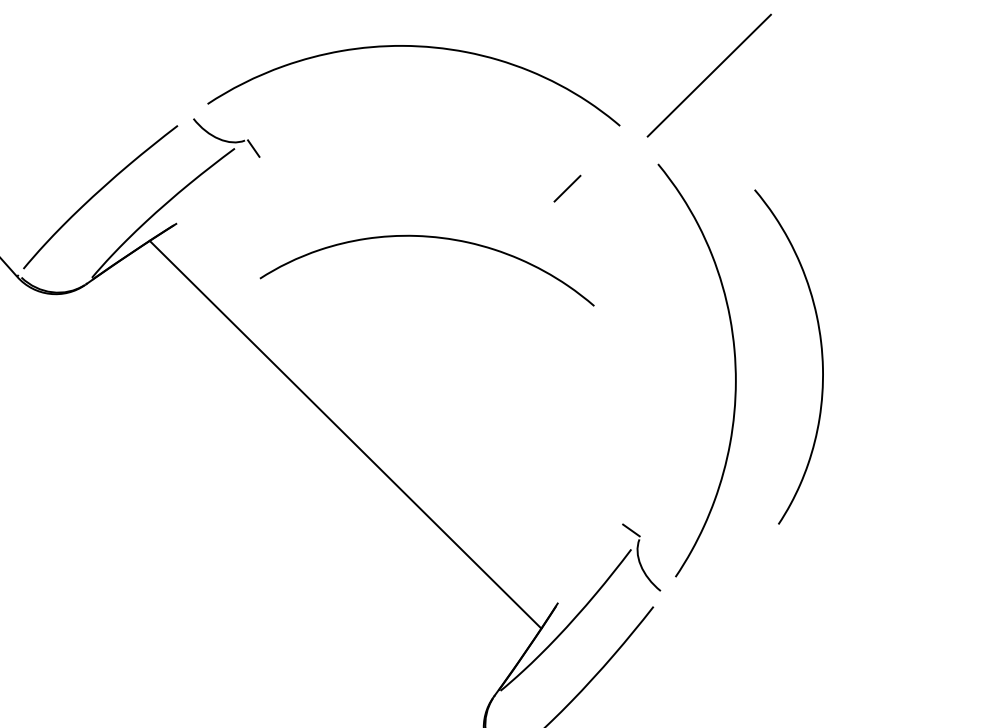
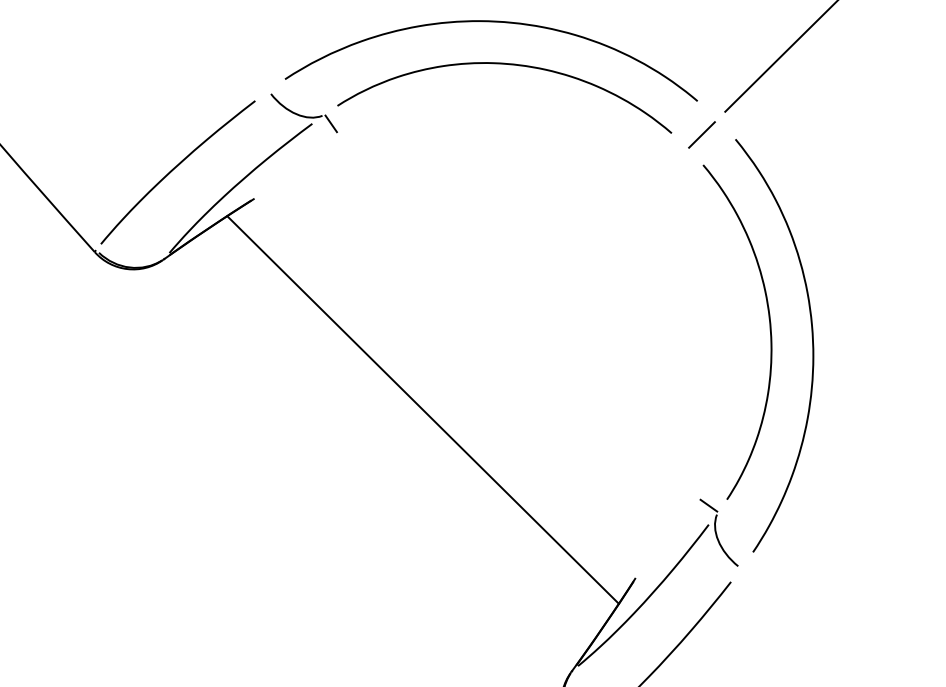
line: (567, 188) -> (701, 134), moved
curve: (426, 237) -> (503, 64), moved
curve: (820, 348) -> (768, 323), moved

